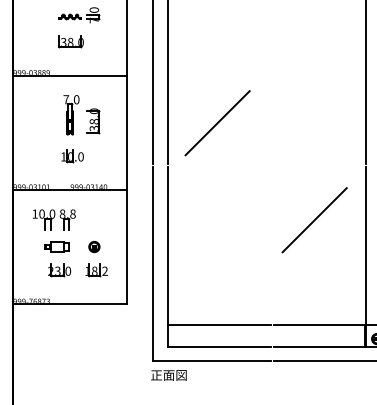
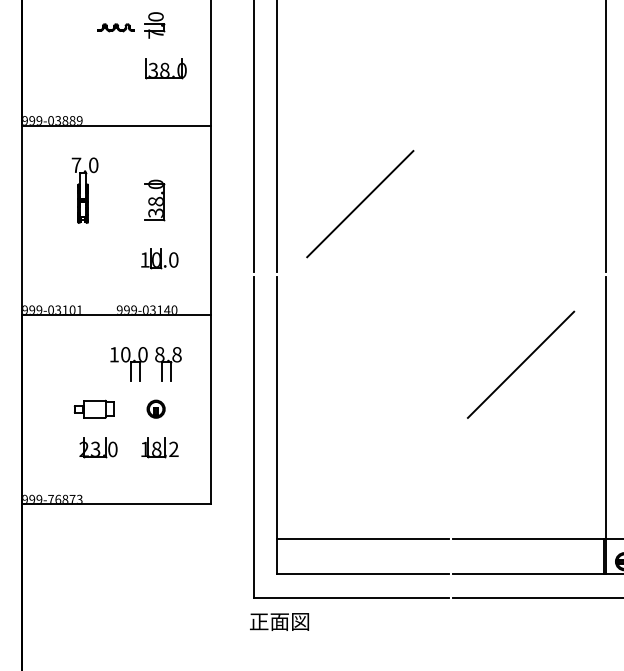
part: (70, 41) -> (164, 68), moved
part: (71, 115) -> (85, 191), moved
part: (72, 156) -> (159, 259), moved
part: (53, 219) -> (144, 363), moved

